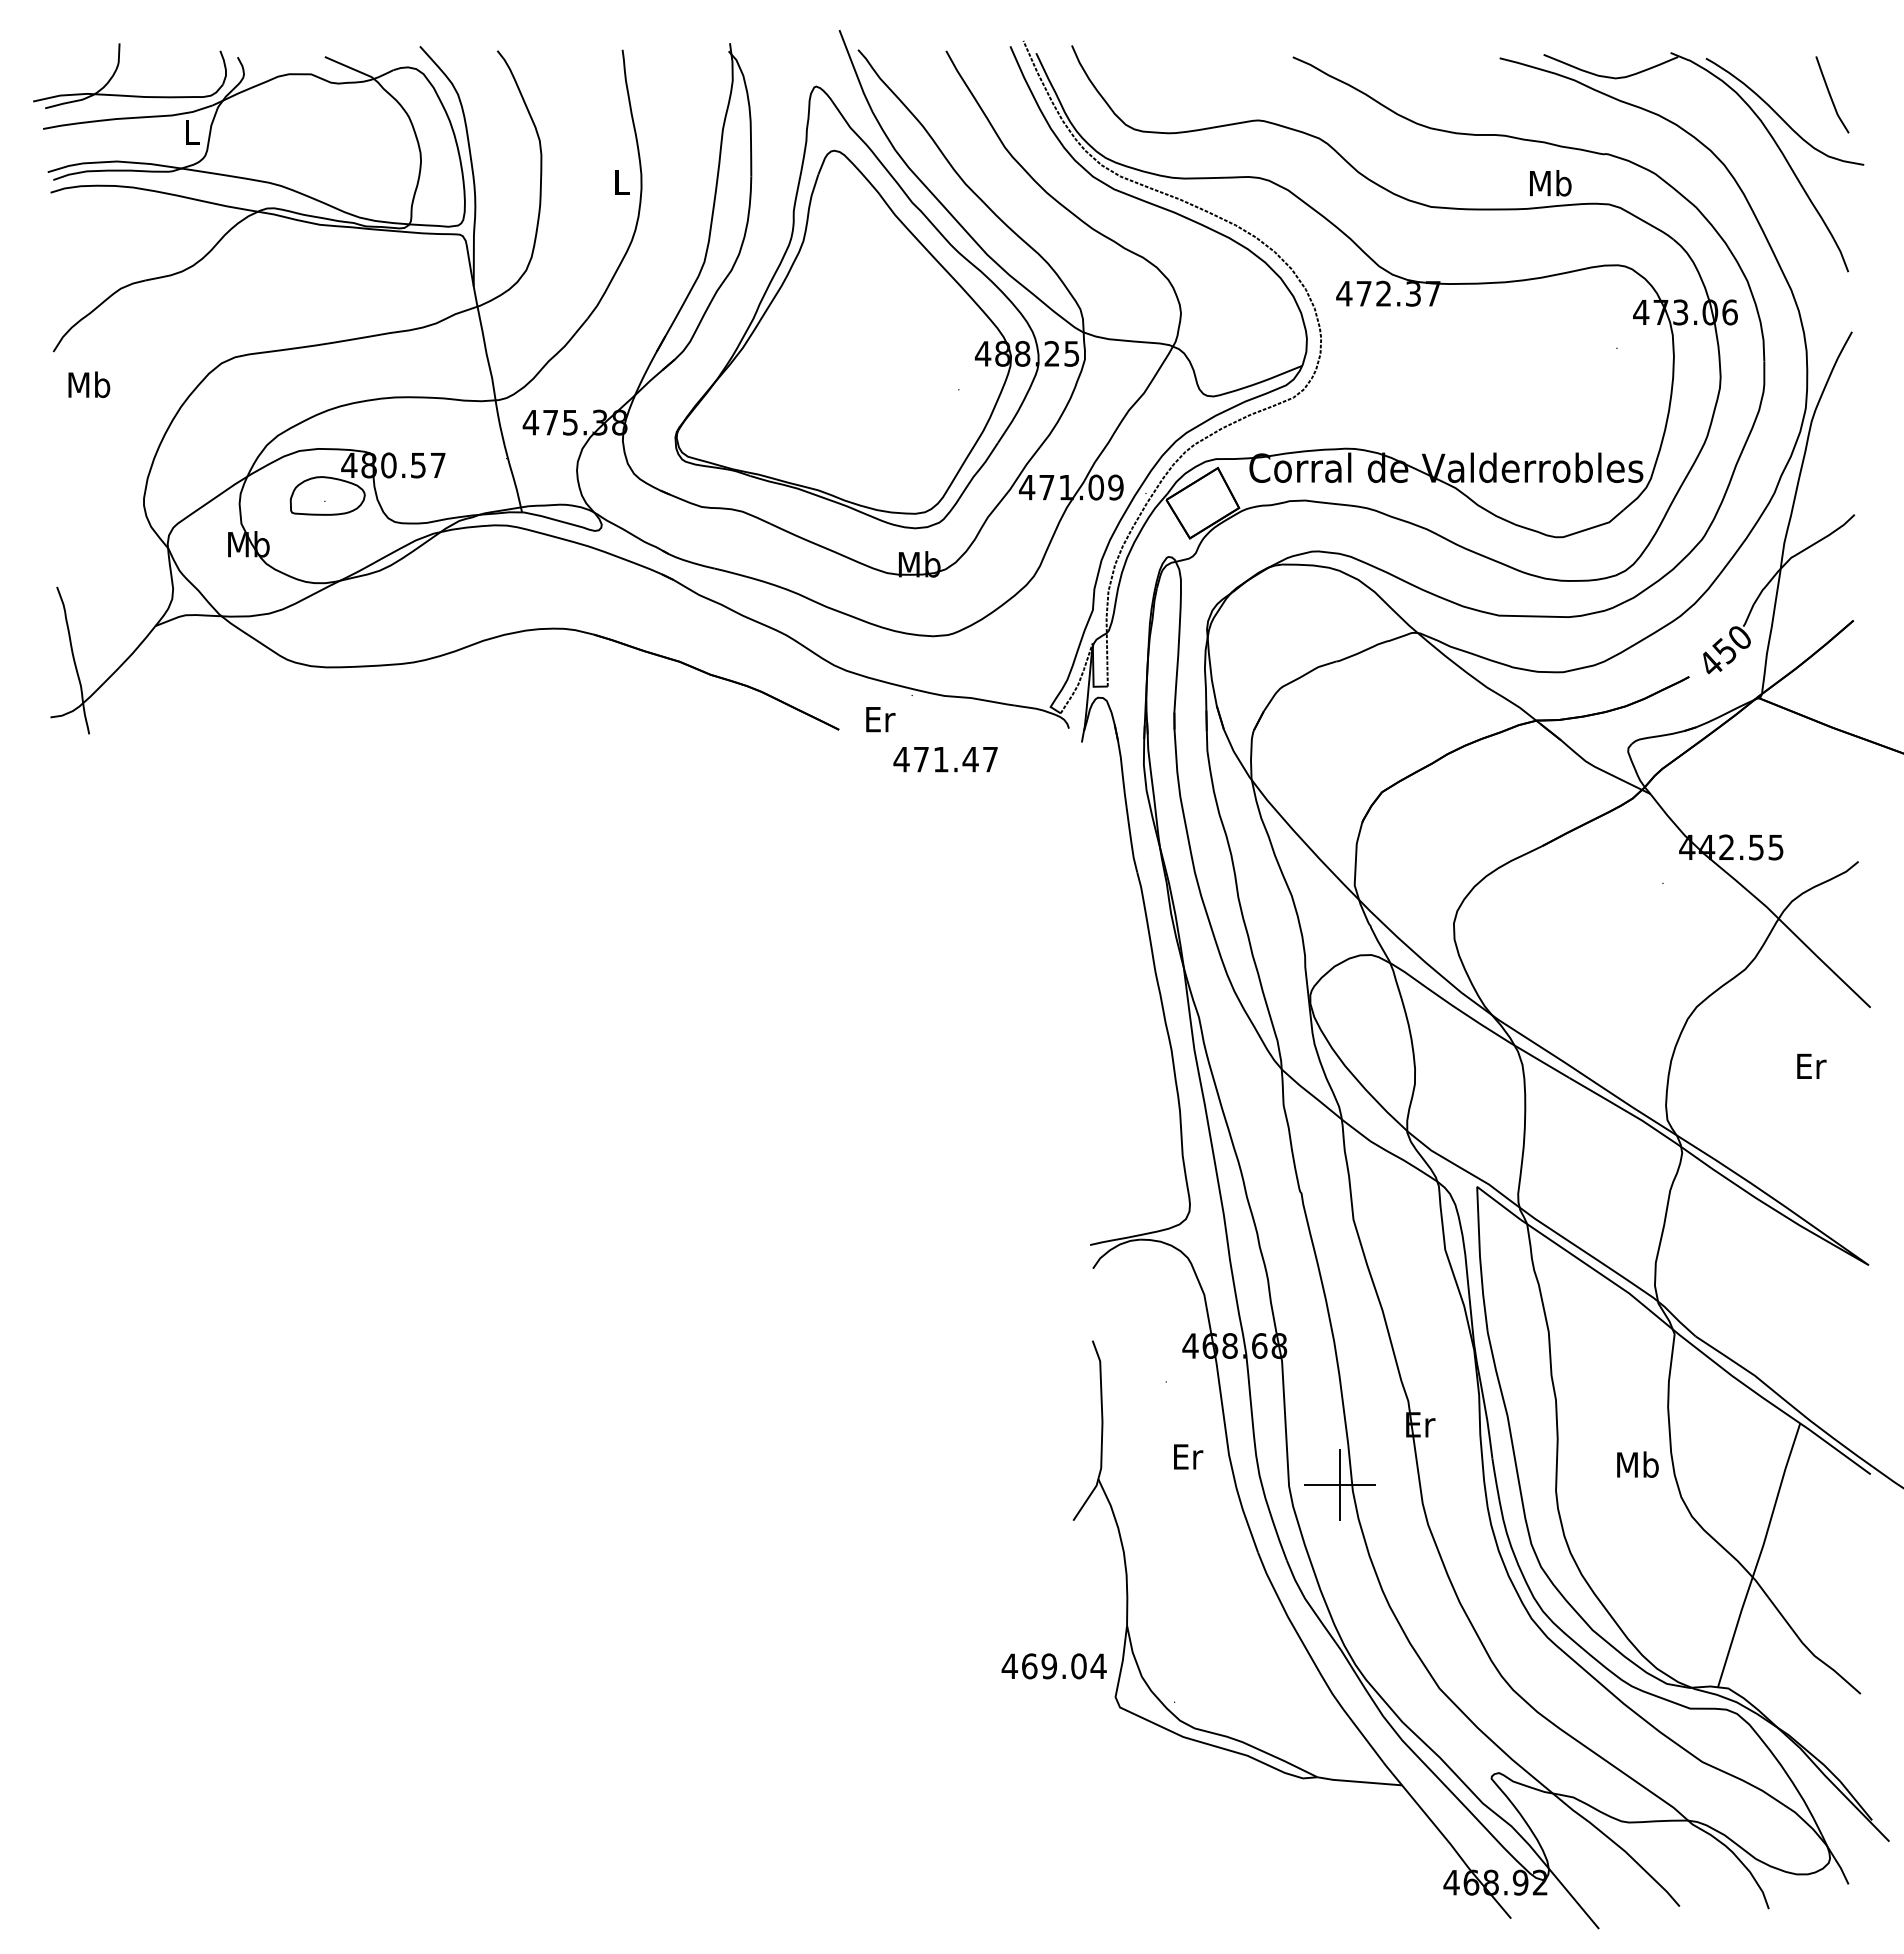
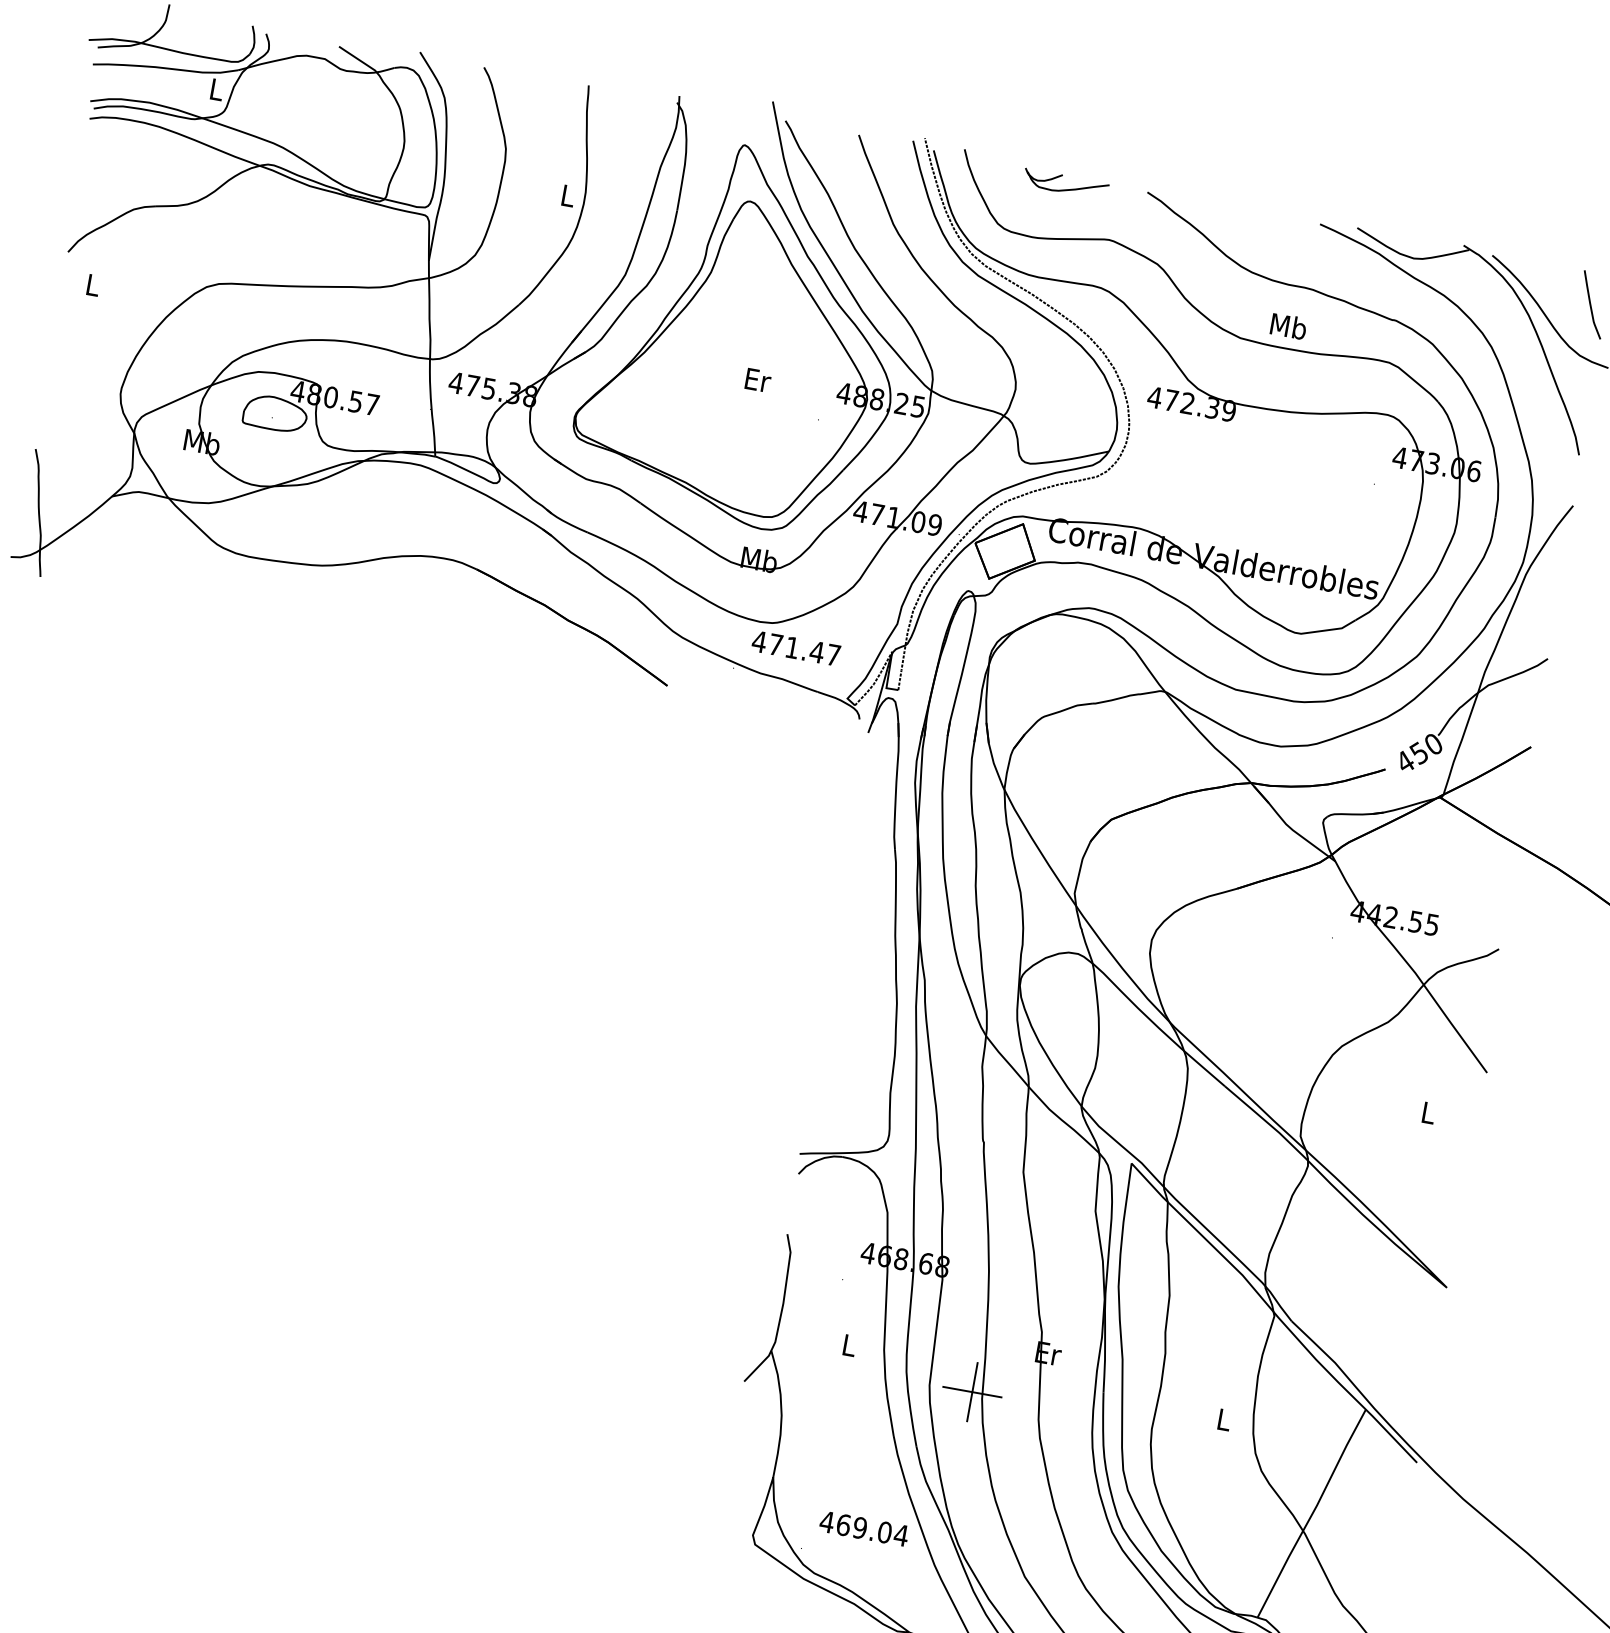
part: (1198, 70) -> (1066, 189), added
text: (1550, 183) -> (1288, 326), moved
text: (1432, 293) -> (1228, 410), 472.37 -> 472.39
text: (89, 384) -> (93, 284), Mb -> L
text: (880, 719) -> (758, 380), moved
text: (945, 759) -> (796, 648), moved
text: (1811, 1065) -> (1429, 1112), Er -> L
text: (1188, 1456) -> (850, 1345), Er -> L
text: (1637, 1464) -> (1223, 1419), Mb -> L
text: (1053, 1666) -> (863, 1528), moved

